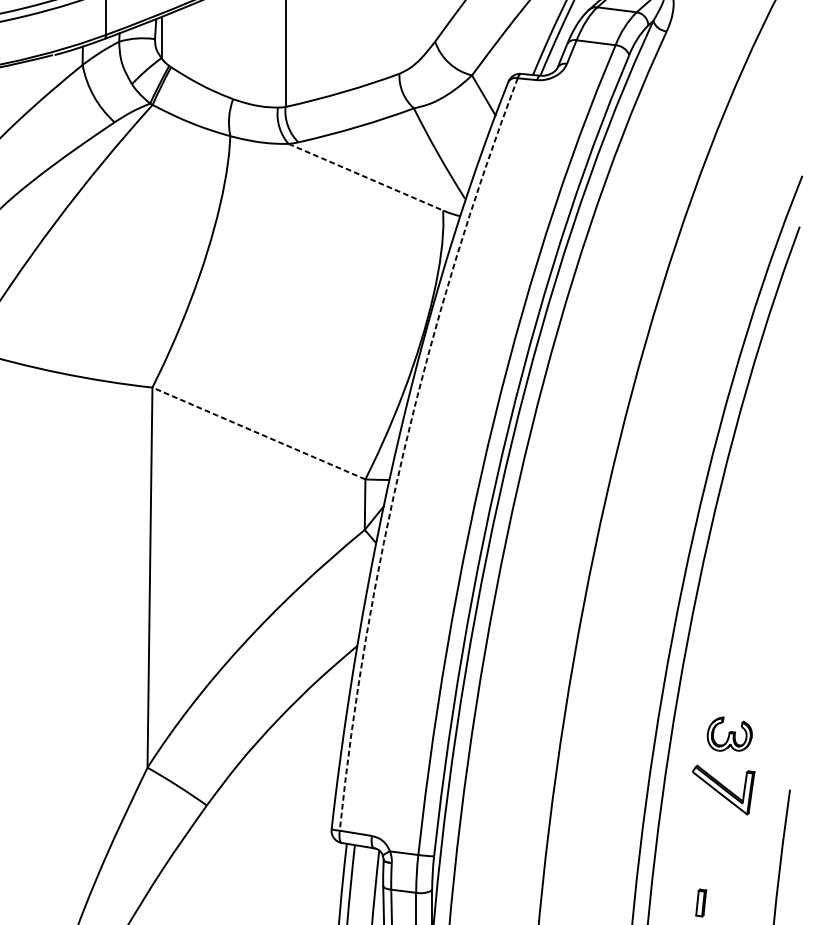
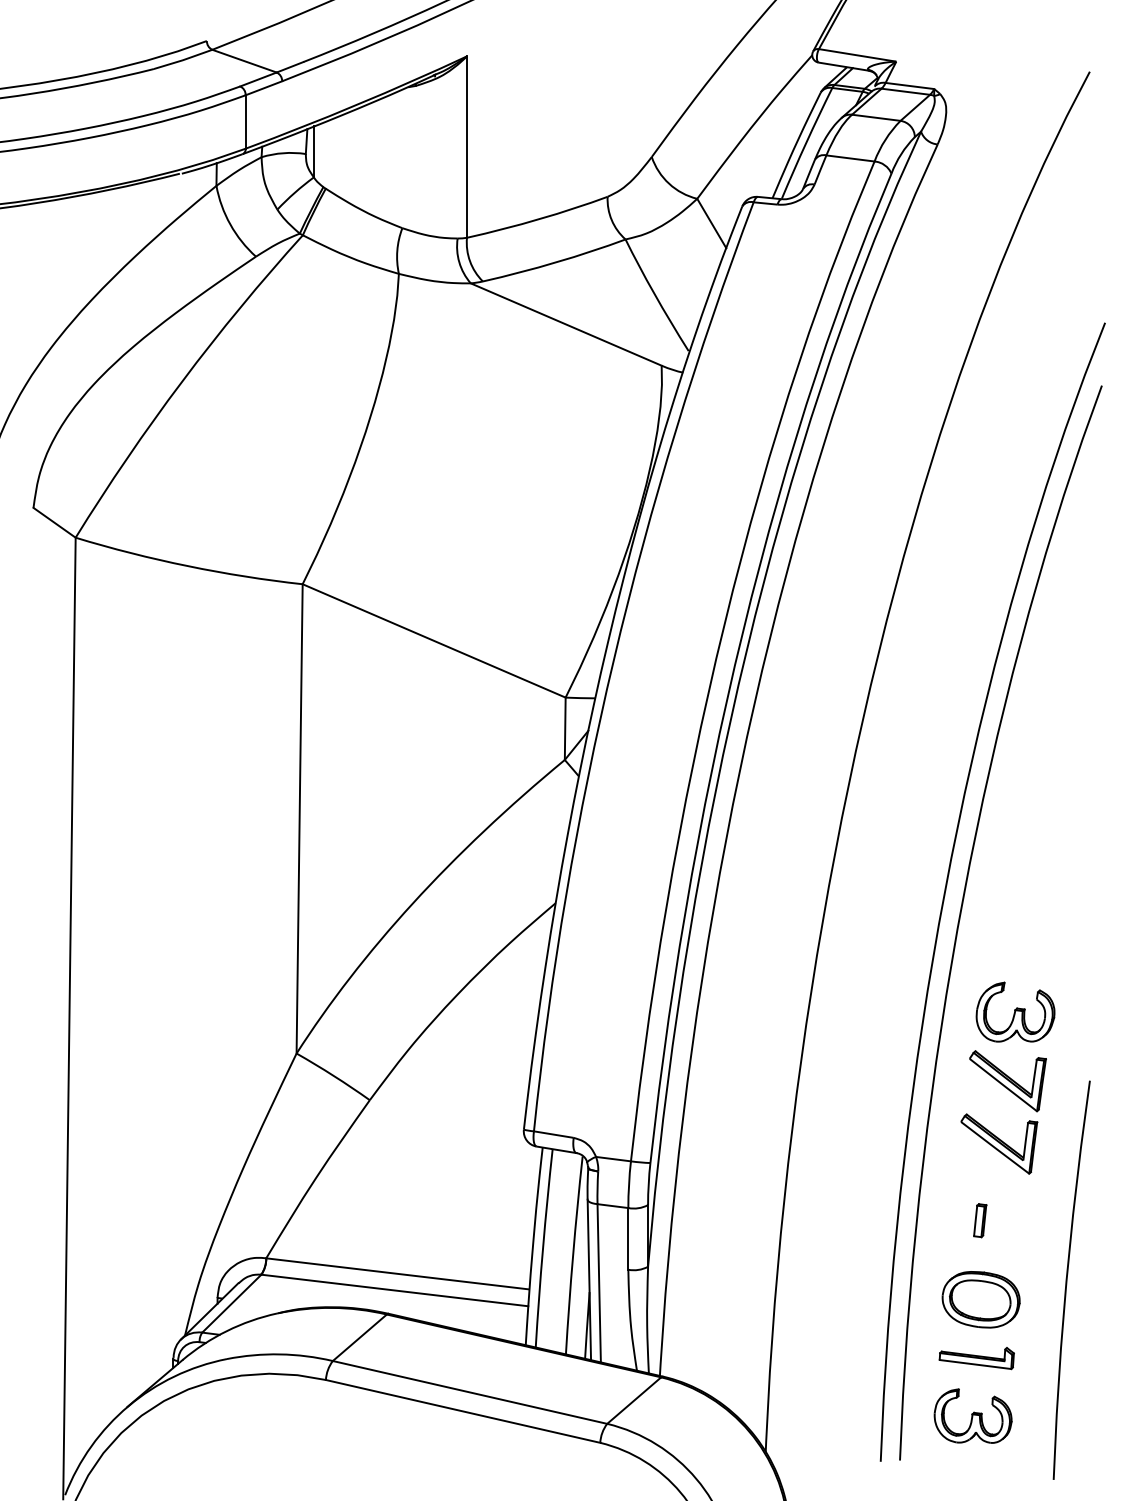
line: (366, 177) -> (566, 324), dashed -> solid
line: (258, 433) -> (433, 640), dashed -> solid
arc: (404, 448) -> (613, 659), dashed -> solid
part: (729, 733) -> (1015, 1011), size x1.43
part: (716, 840) -> (999, 1143), added

